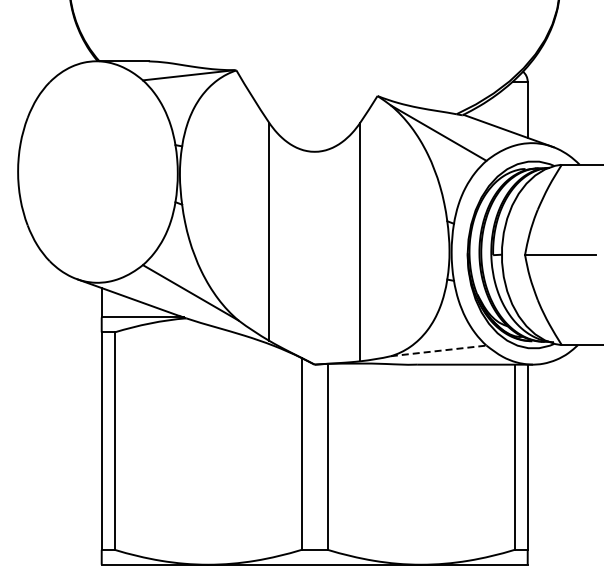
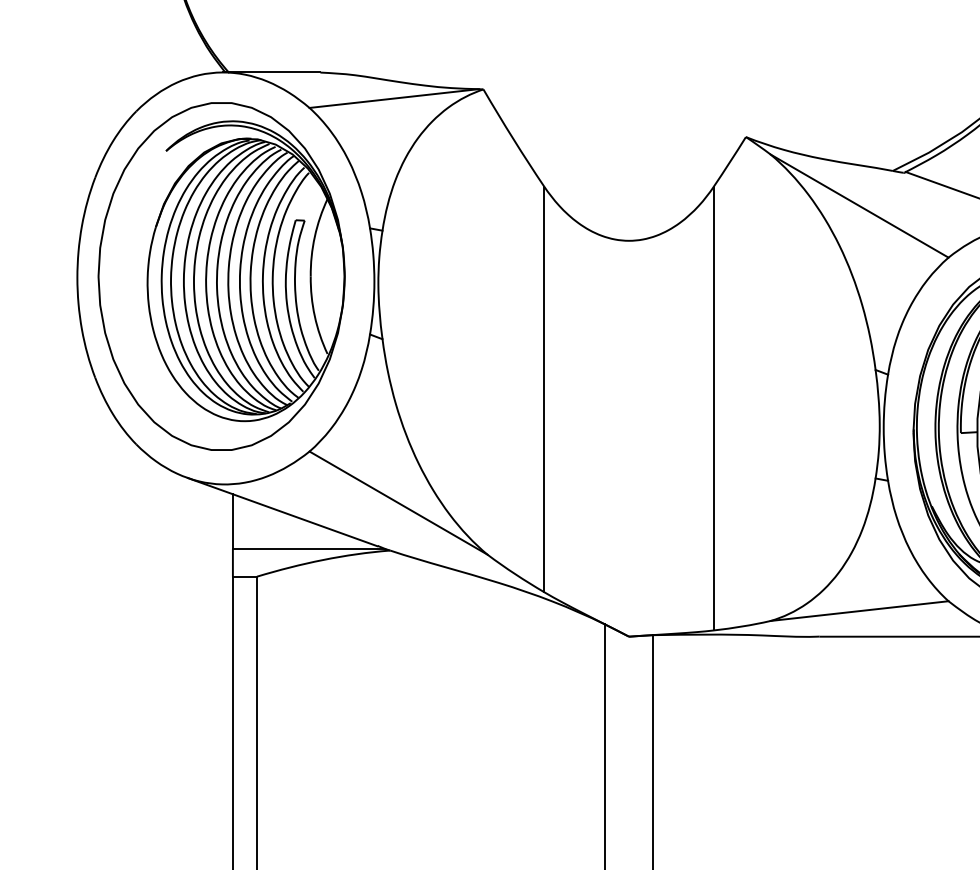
part: (95, 170) -> (221, 275), added
line: (439, 350) -> (861, 610), dashed -> solid

